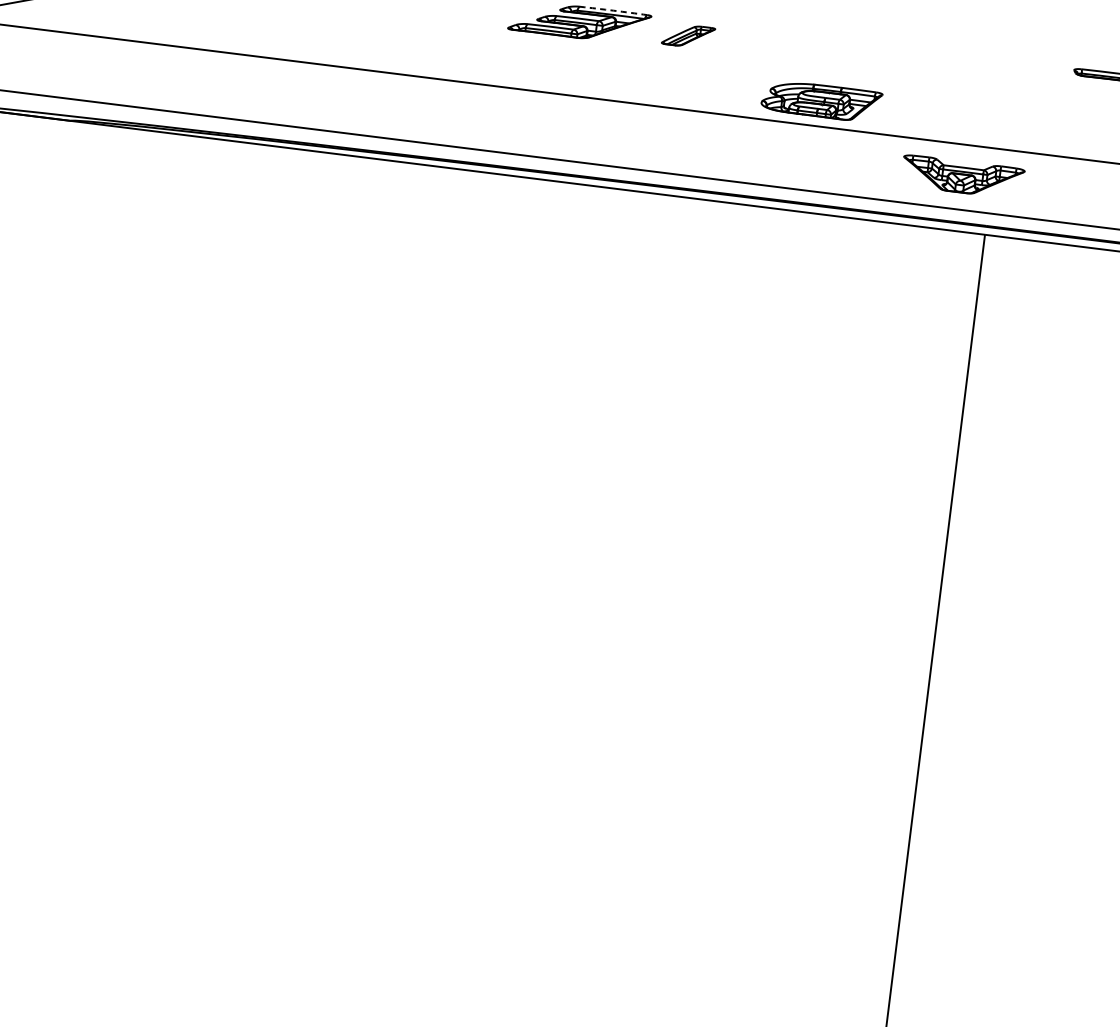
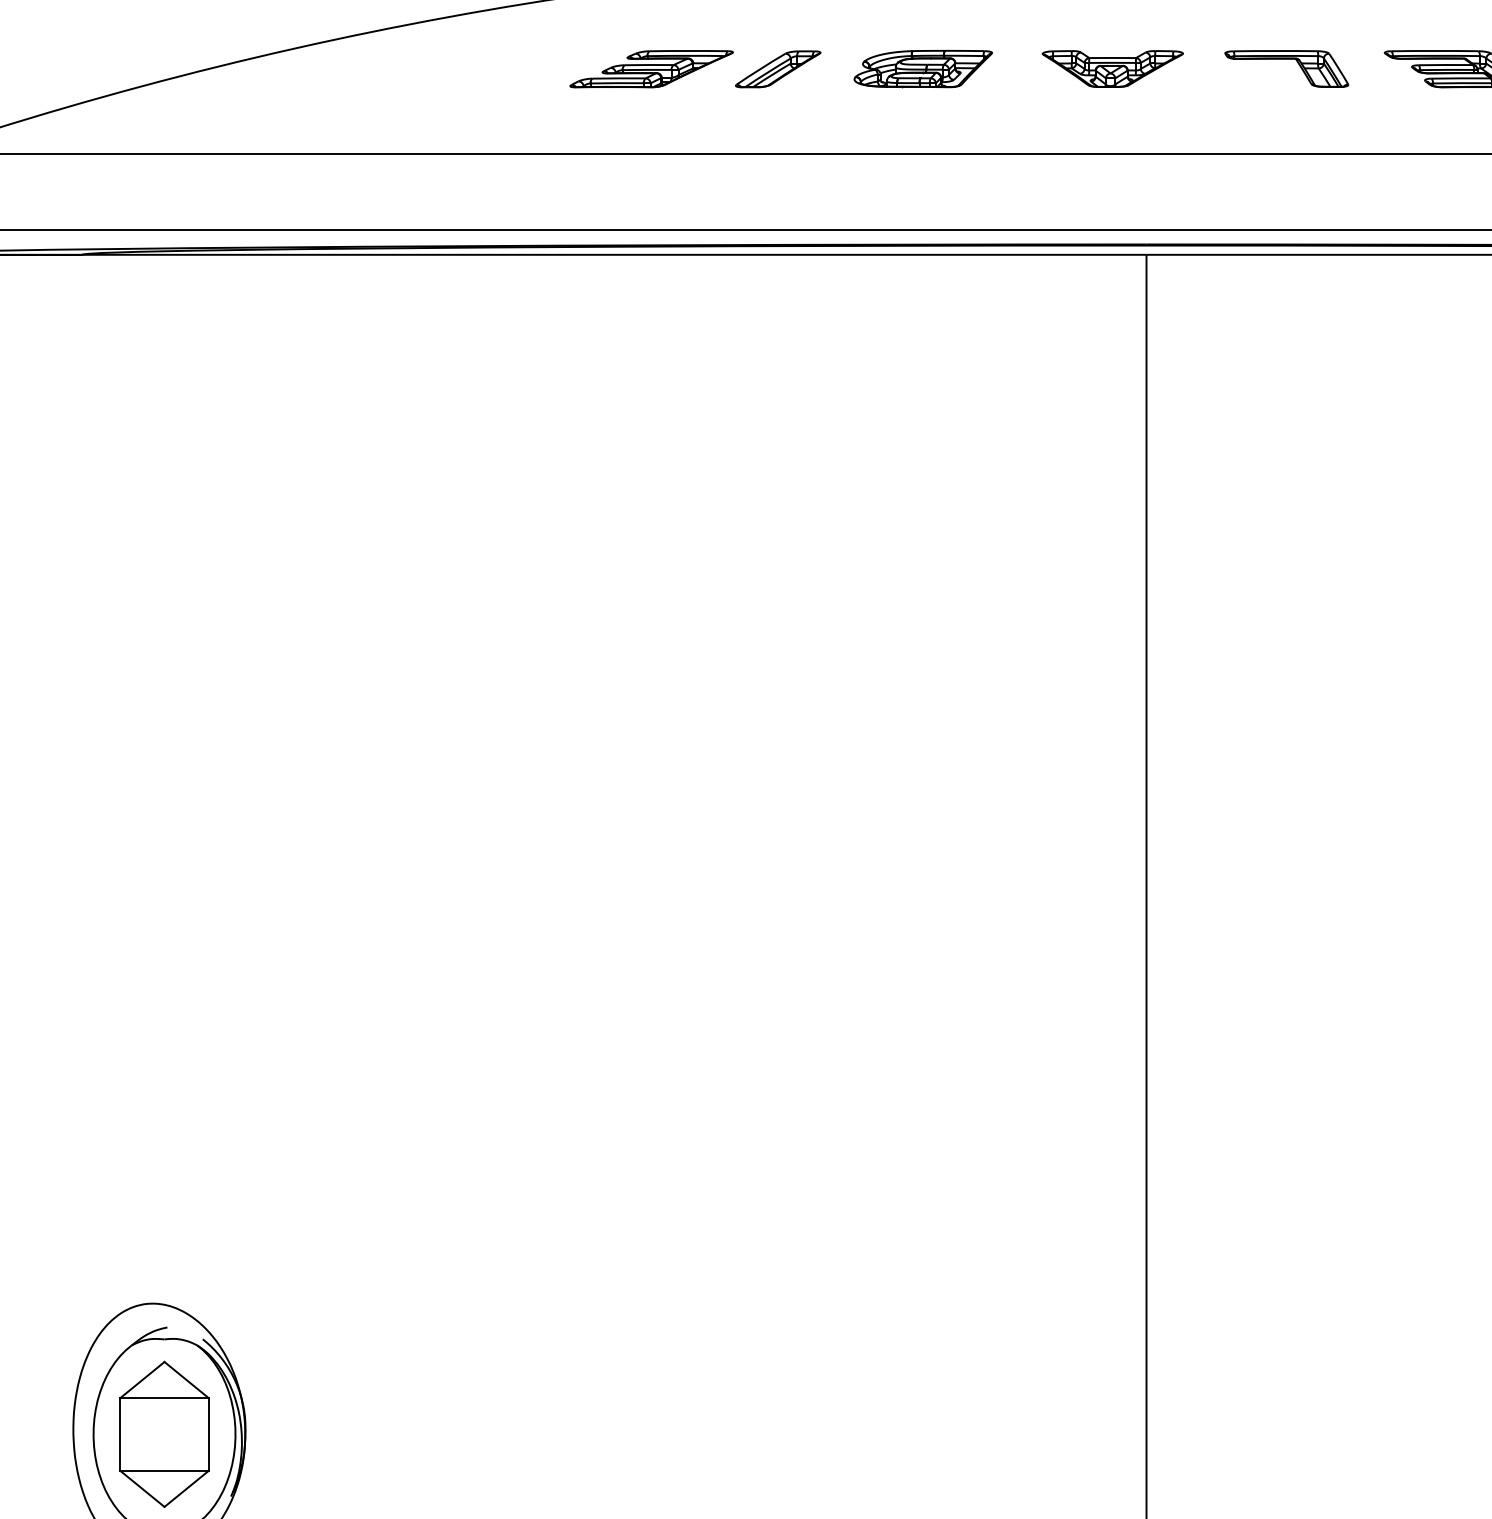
arc: (613, 10) -> (688, 50), dashed -> solid
part: (688, 36) -> (778, 69), size x1.43
part: (821, 100) -> (922, 68), moved
part: (962, 176) -> (1112, 68), moved

